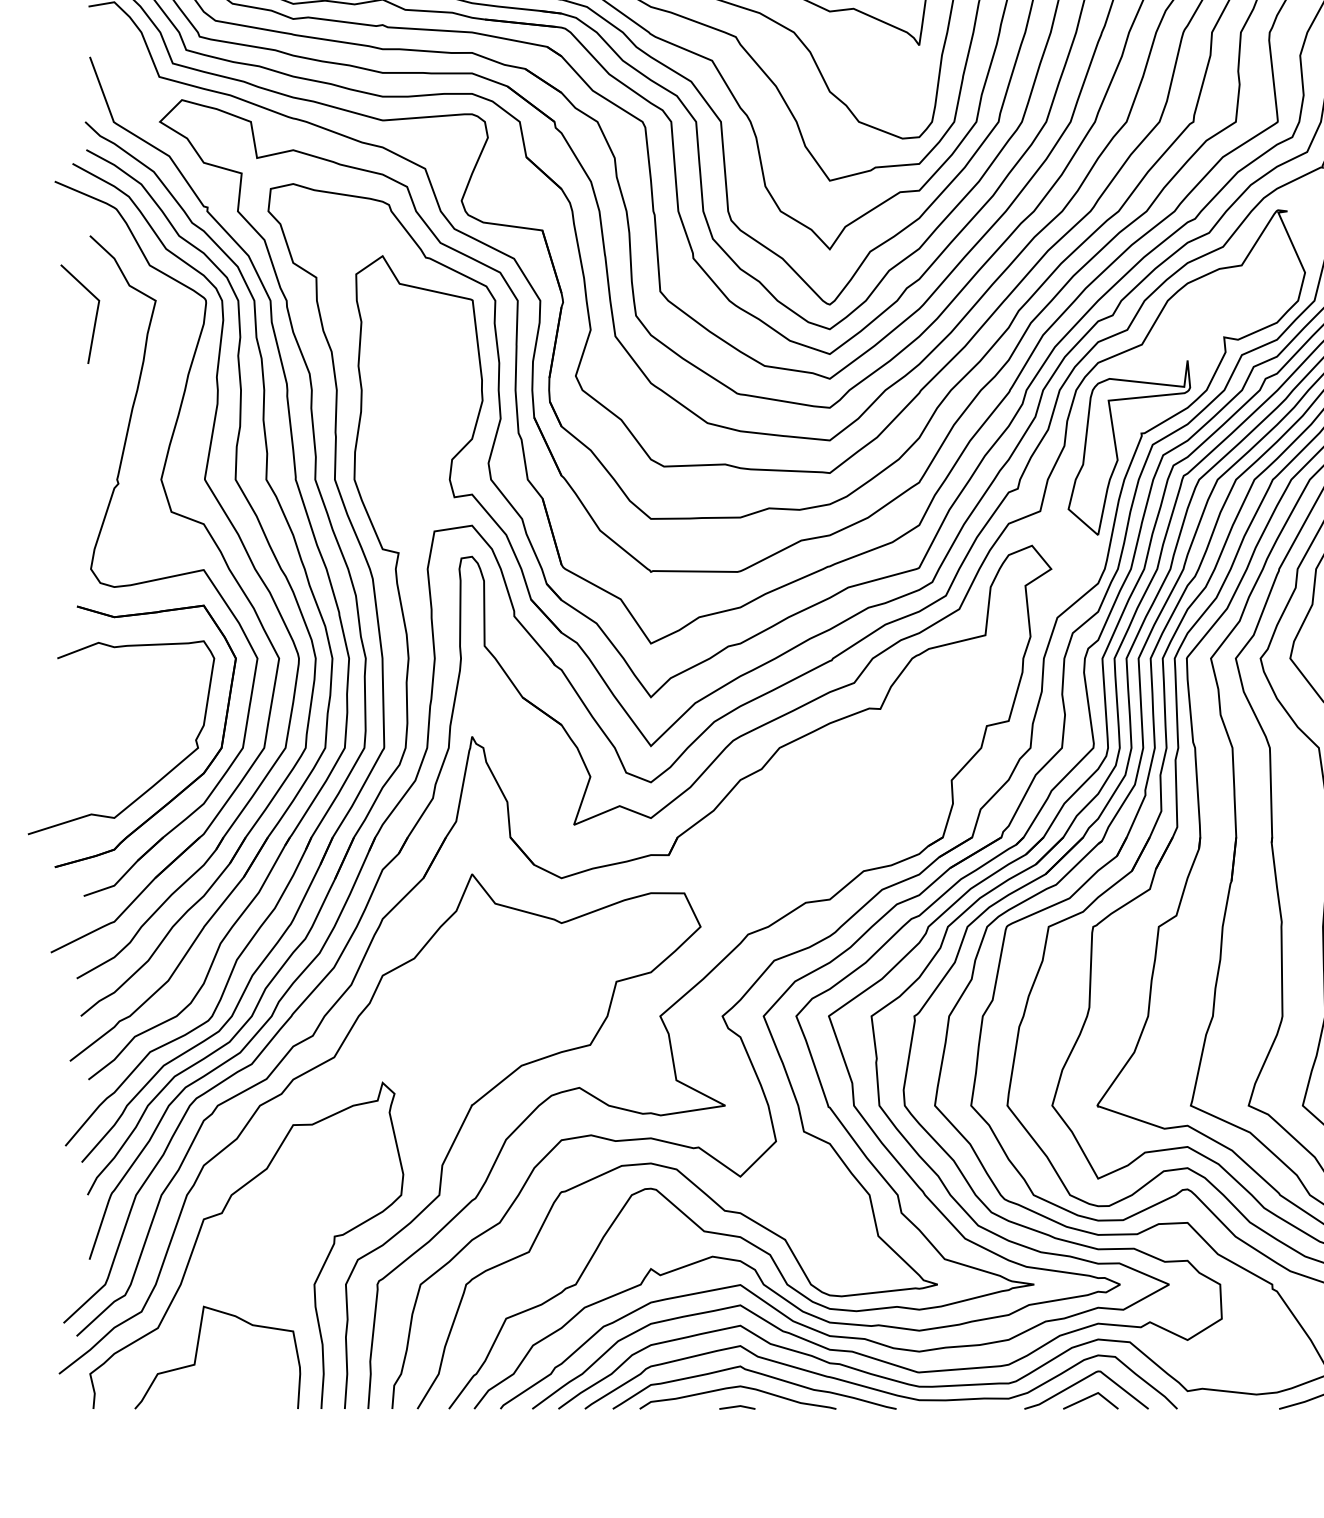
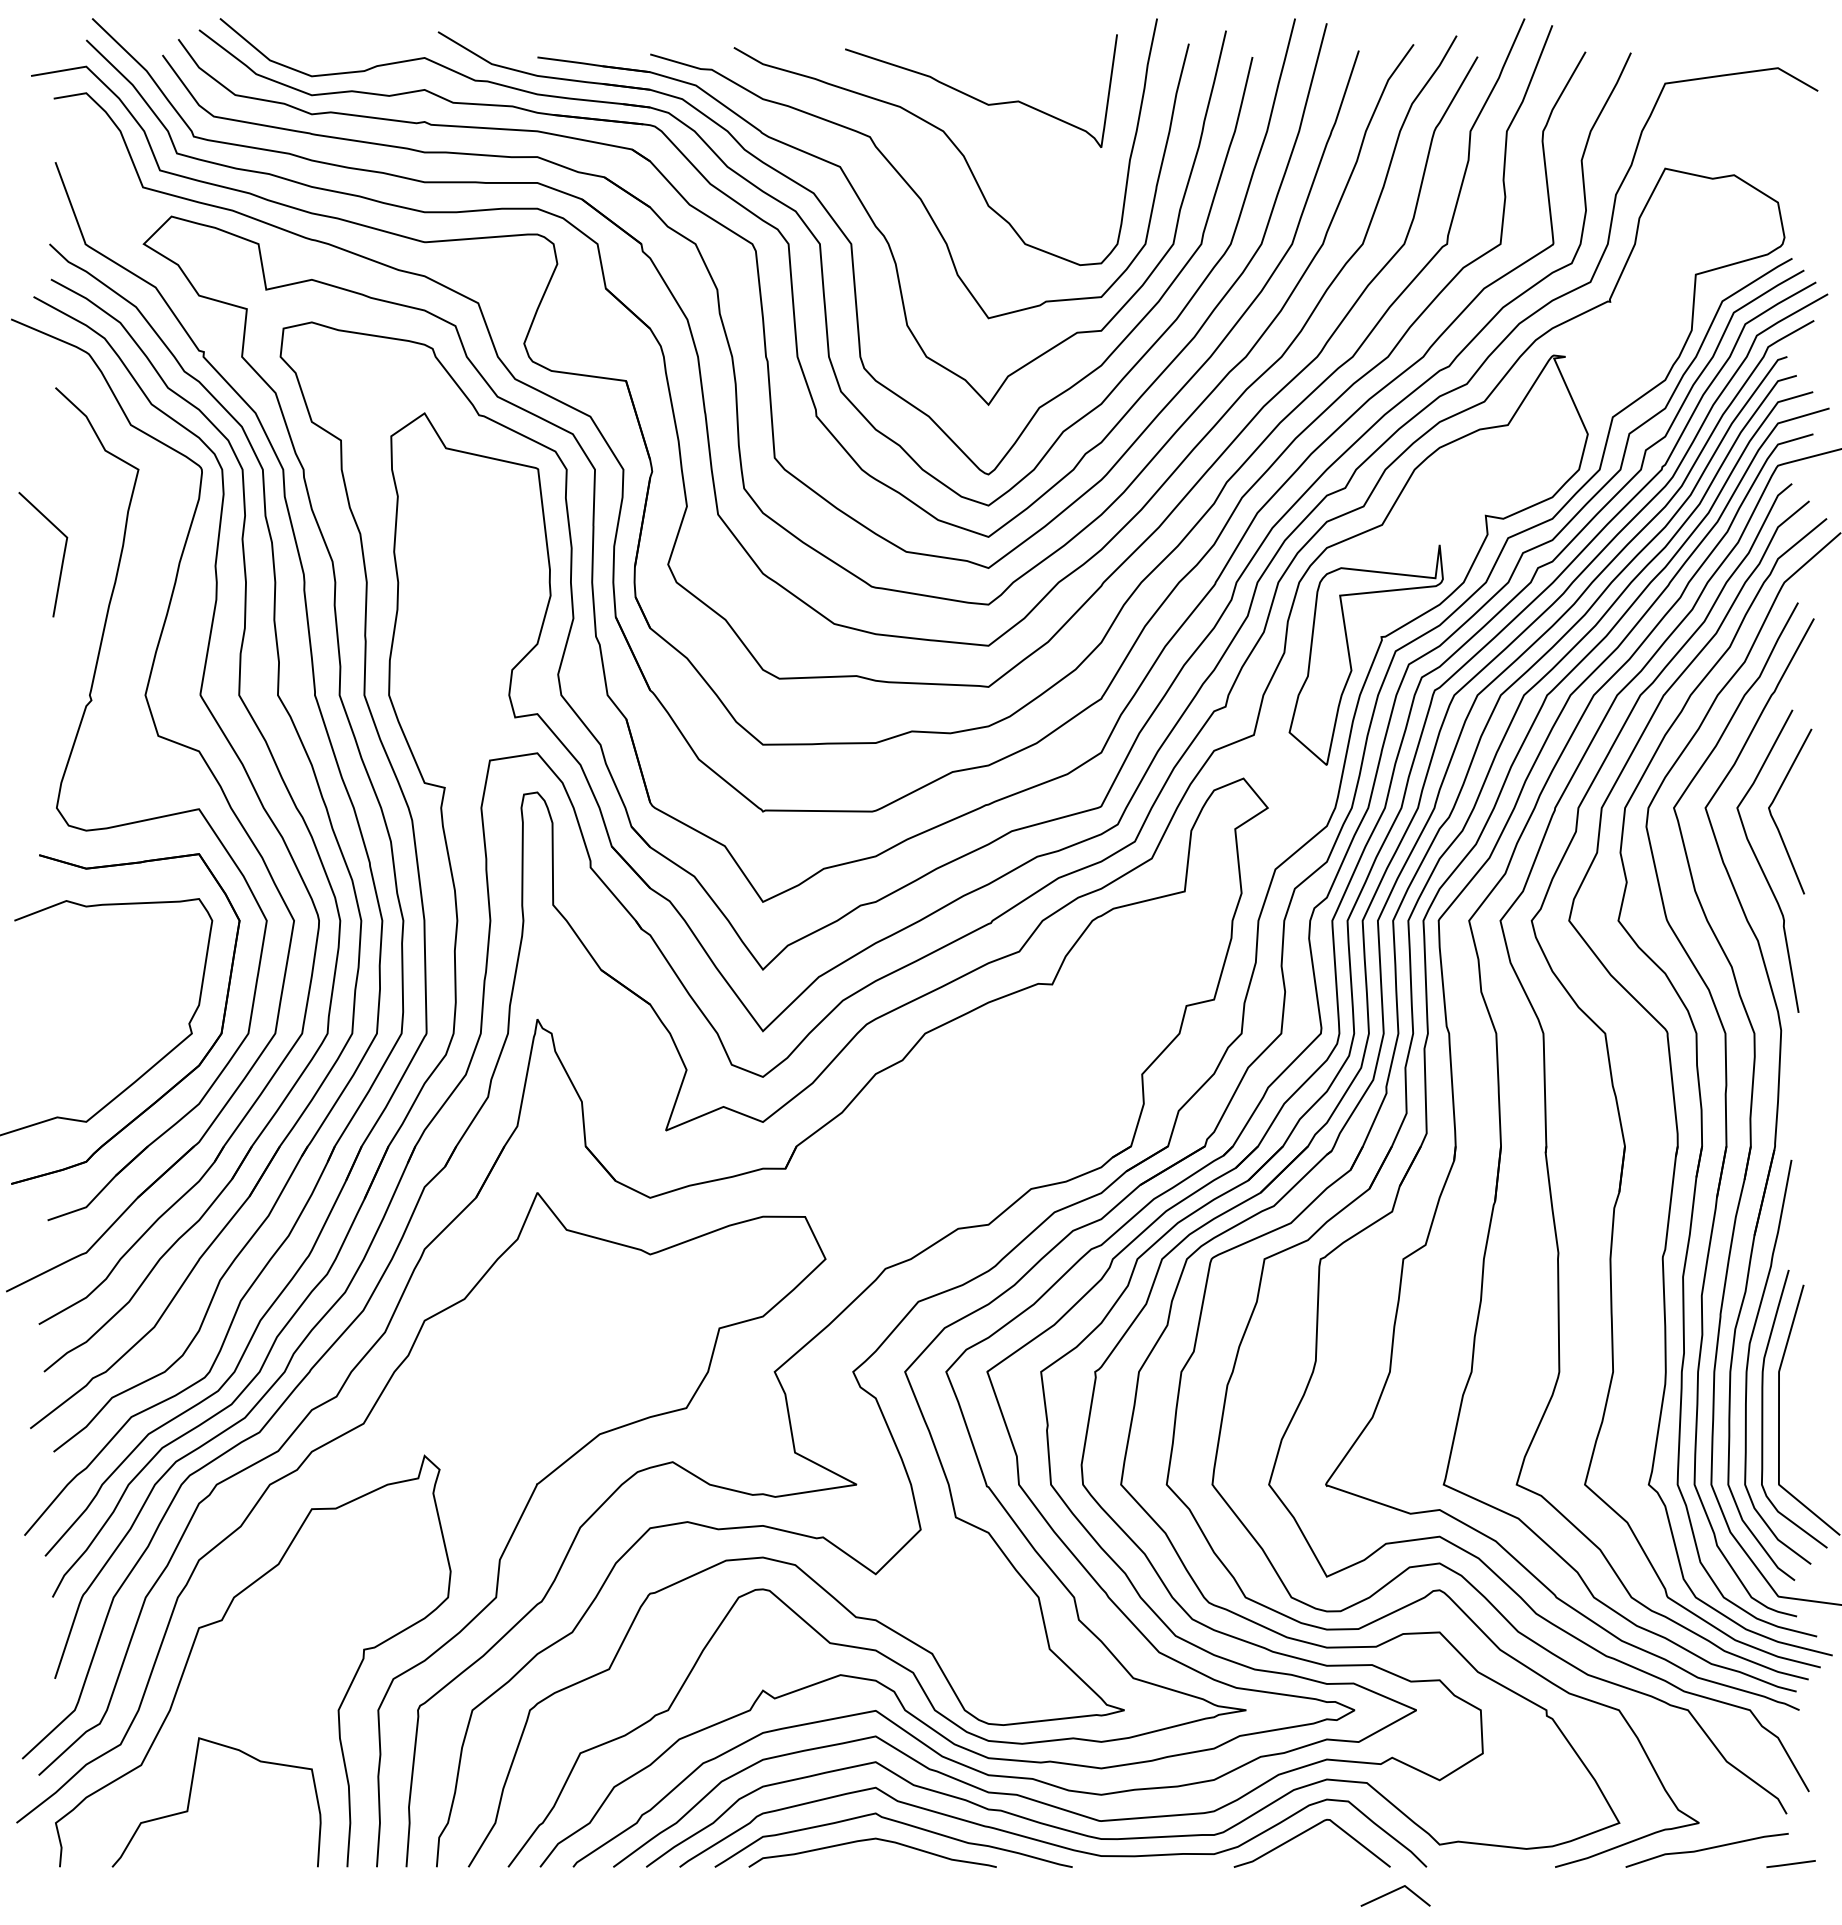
line: (95, 316) -> (62, 557), moved
line: (1089, 1398) -> (1393, 1892), moved
line: (737, 1406) -> (871, 1864), removed

